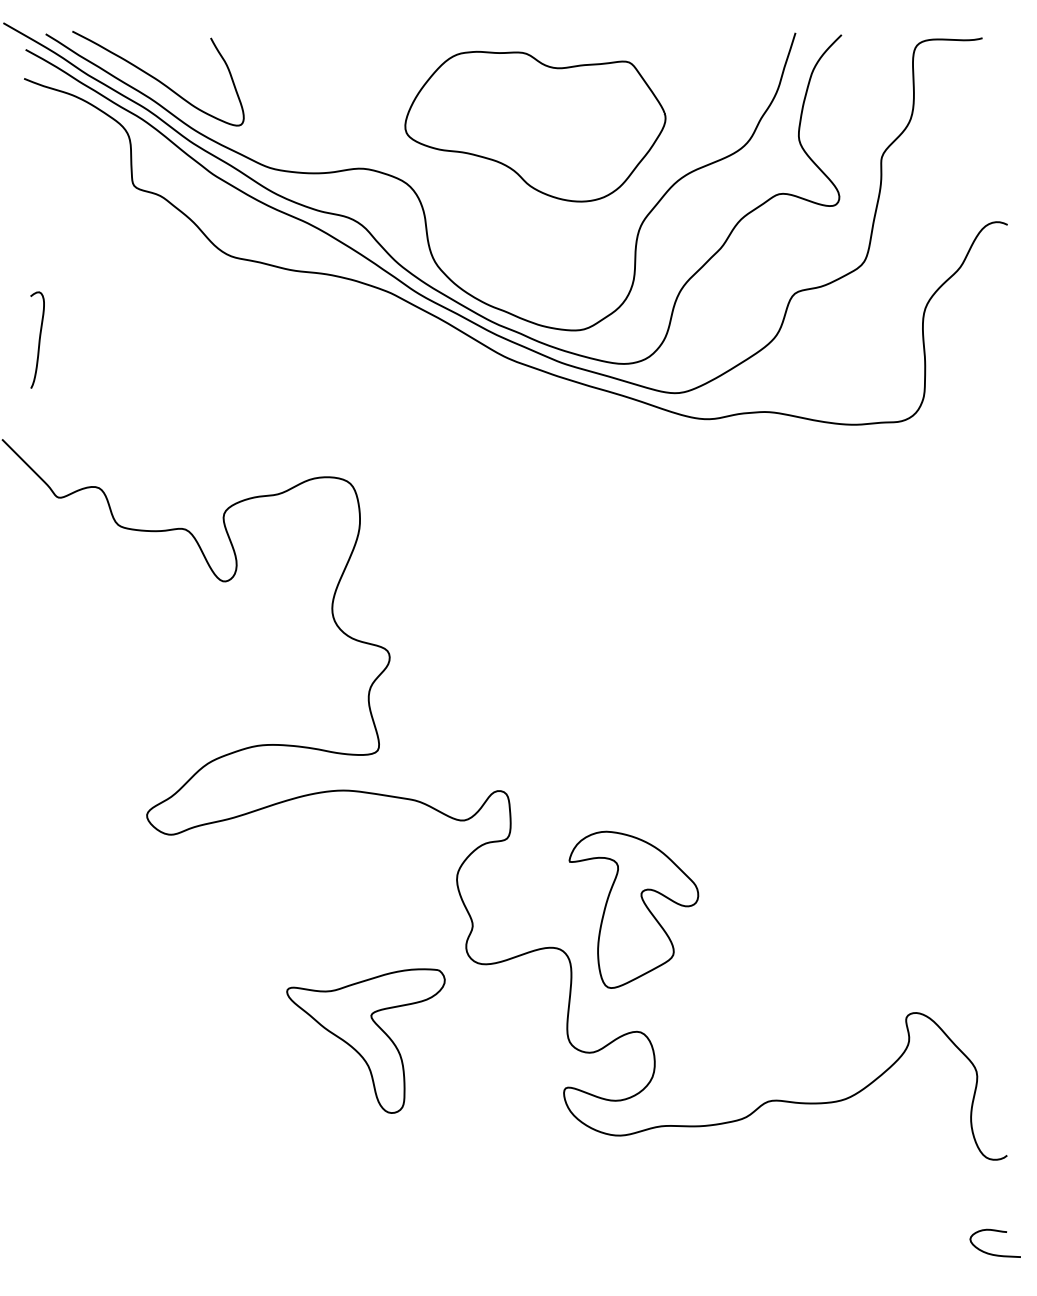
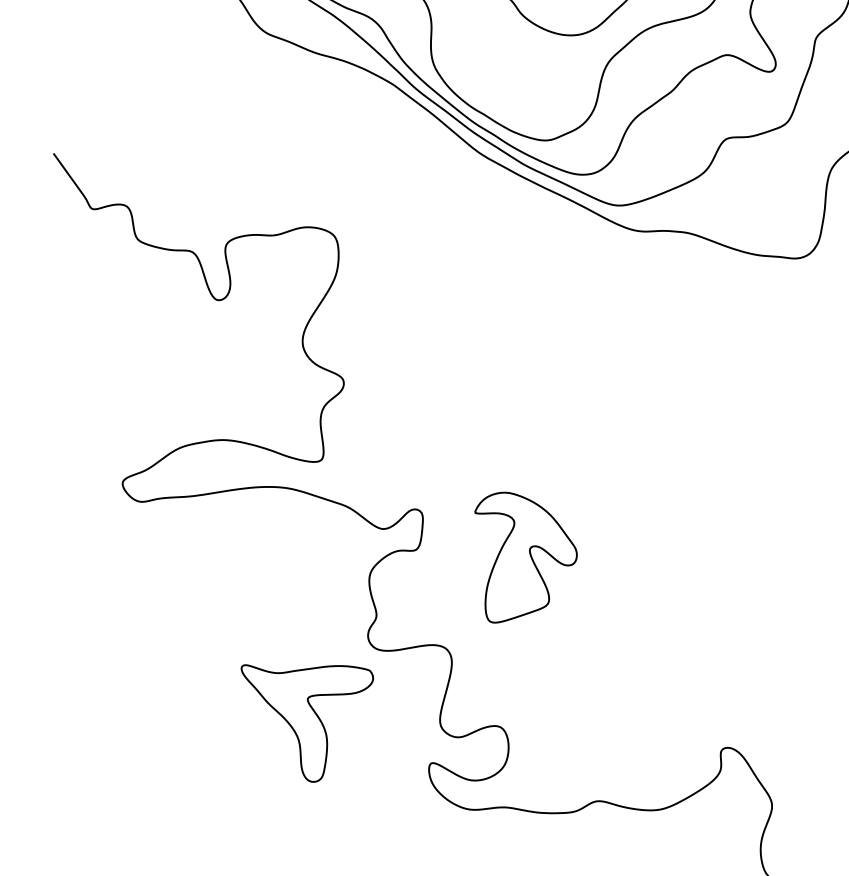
curve: (38, 339) -> (96, 75), removed
part: (633, 909) -> (521, 560), moved
part: (365, 1040) -> (299, 718), moved

